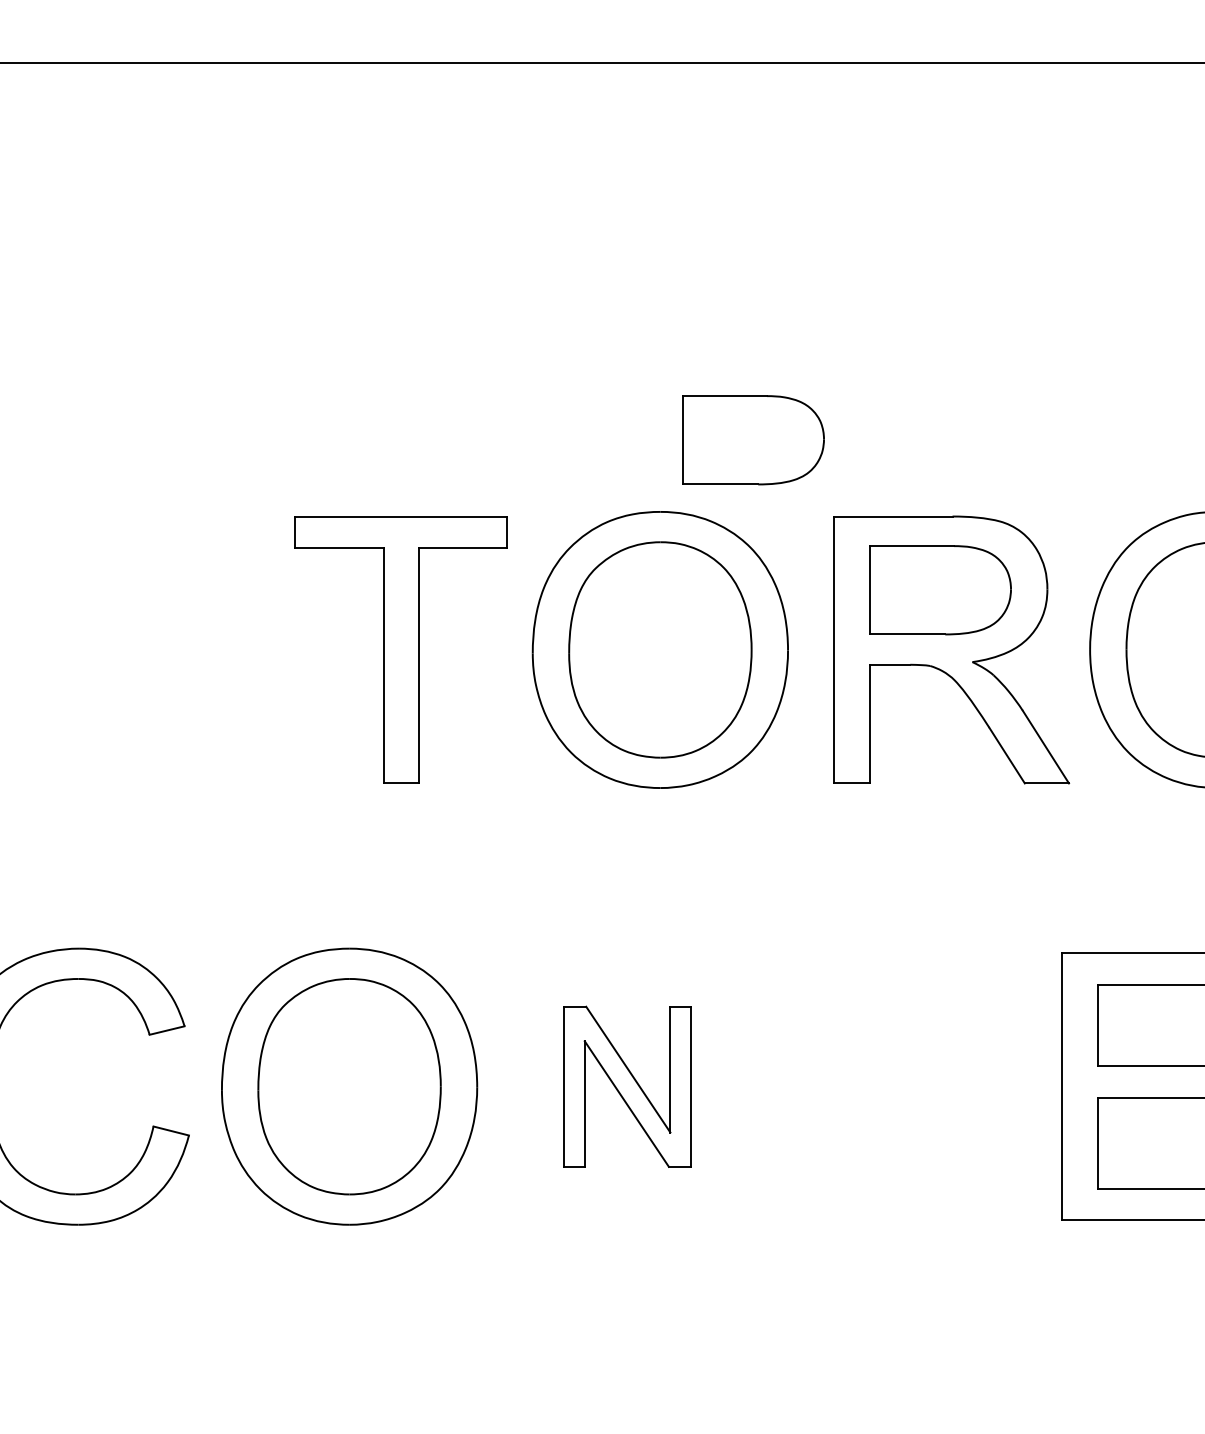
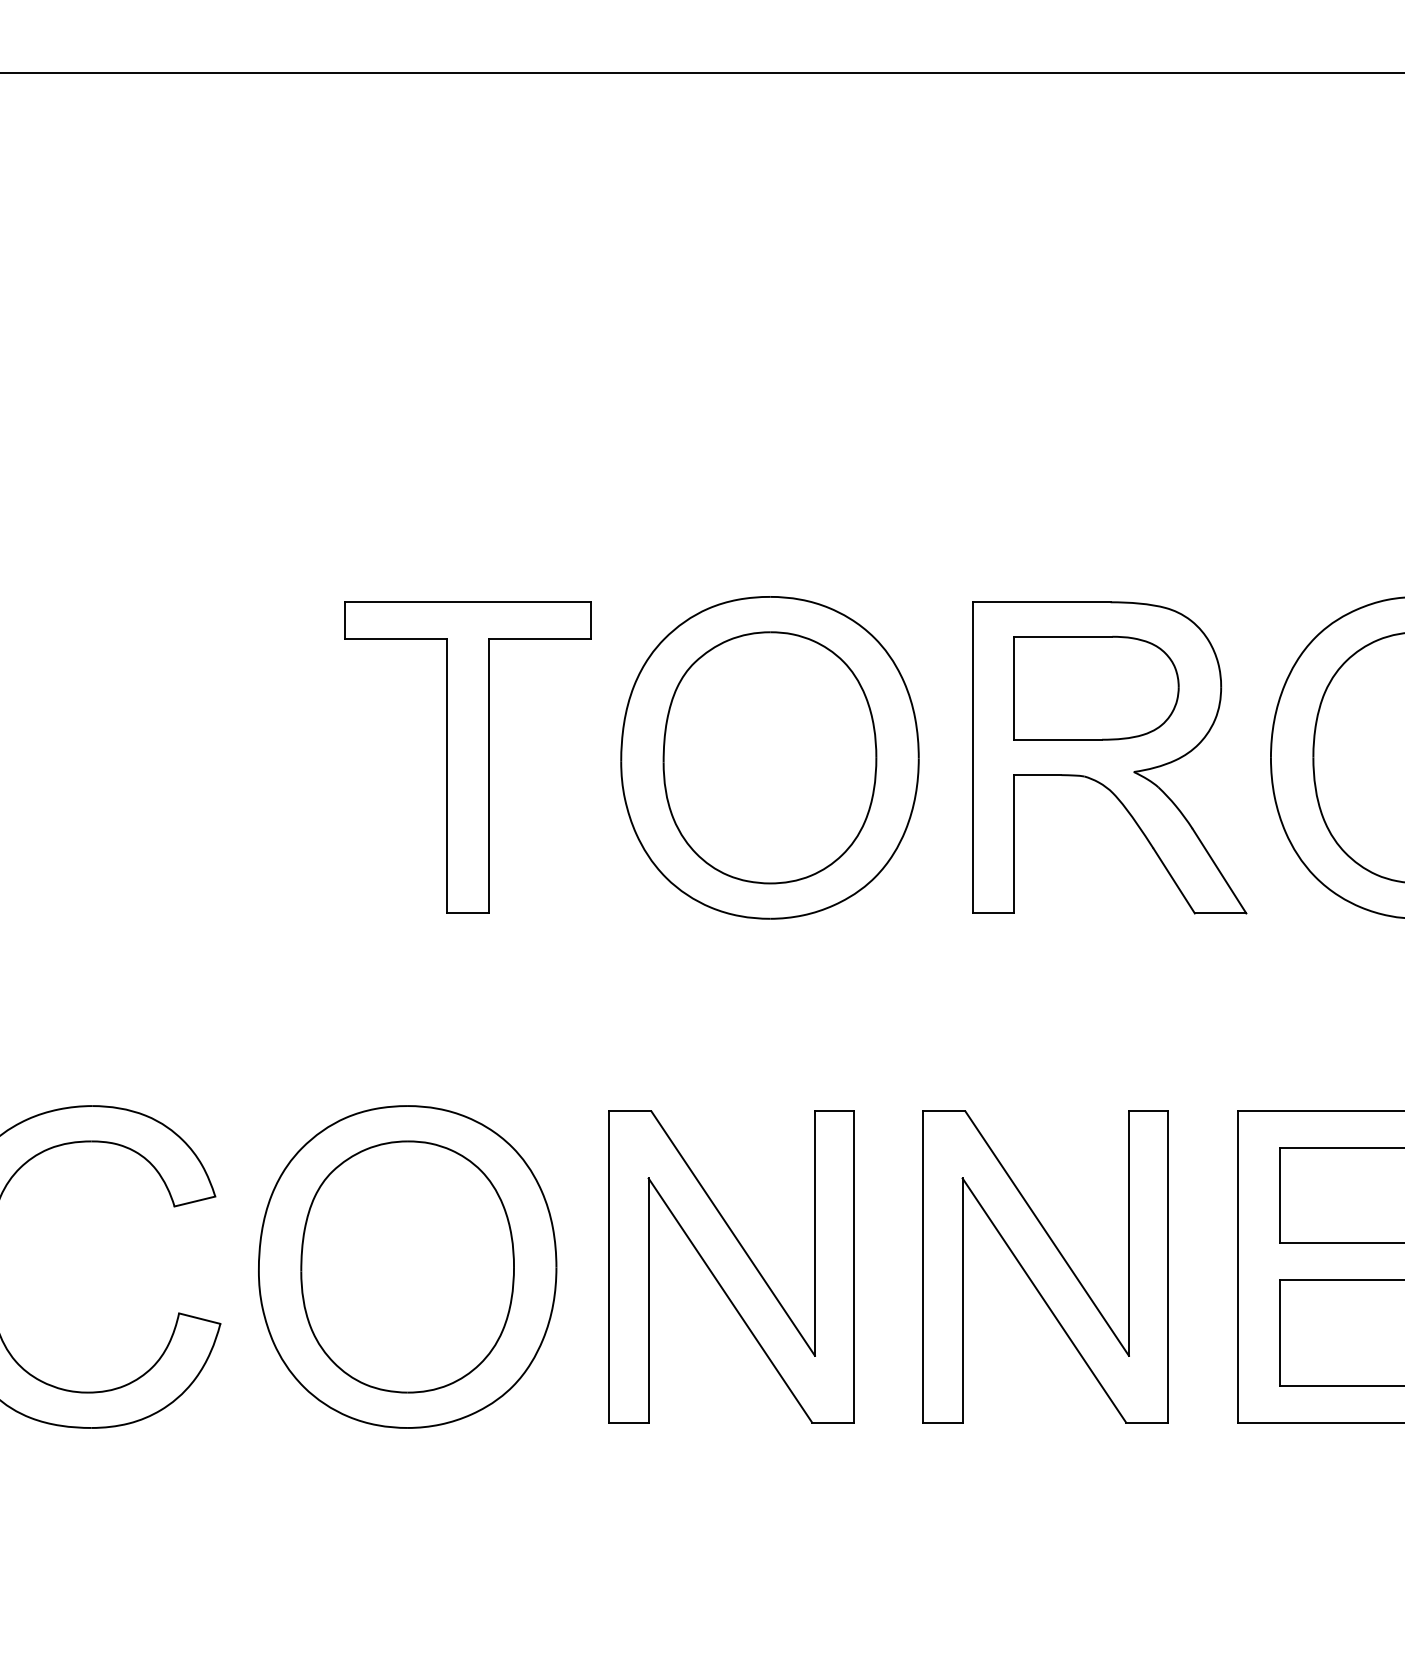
part: (753, 440) -> (878, 513), removed
part: (627, 1086) -> (731, 1266), size x1.67
part: (896, 1086) -> (1045, 1266), added

